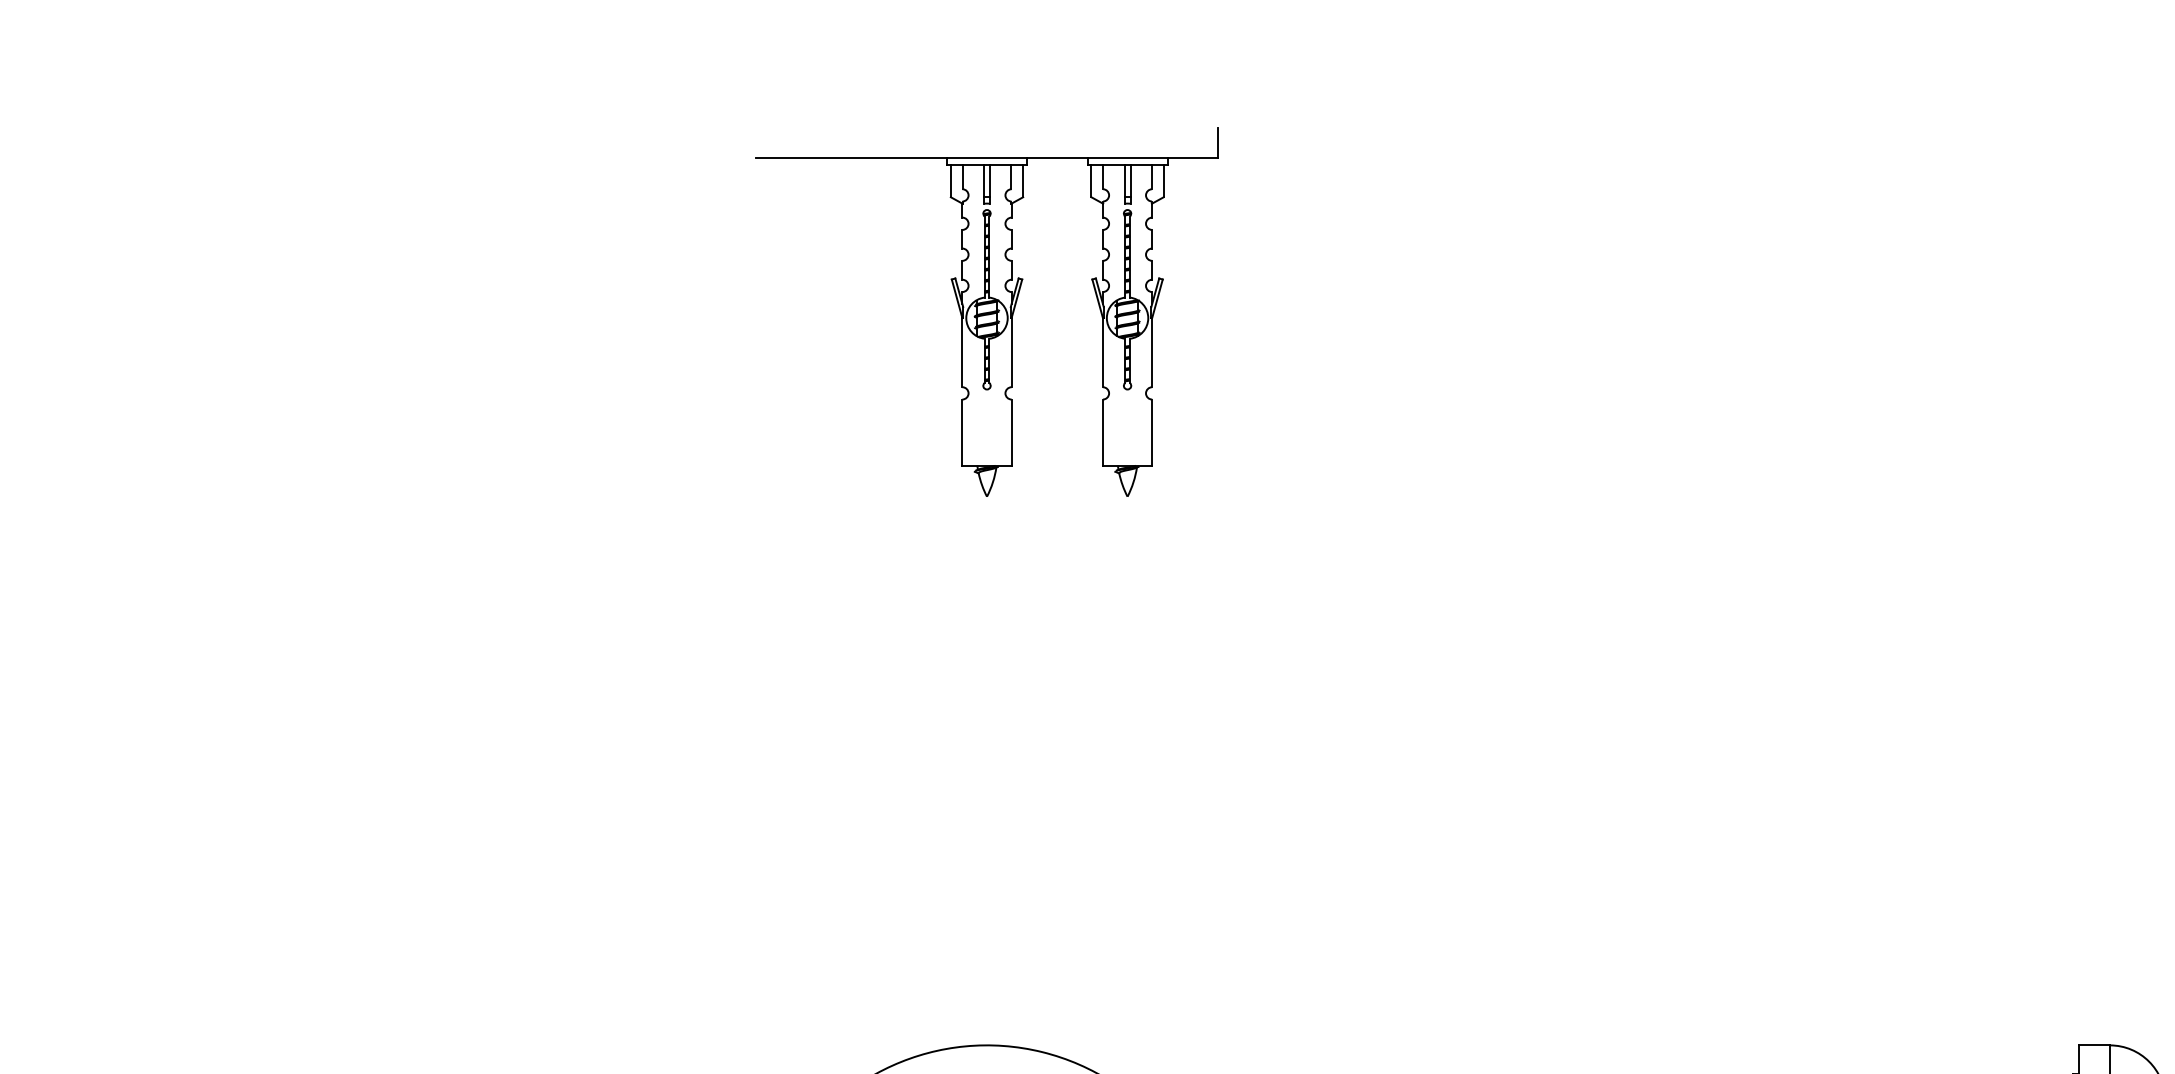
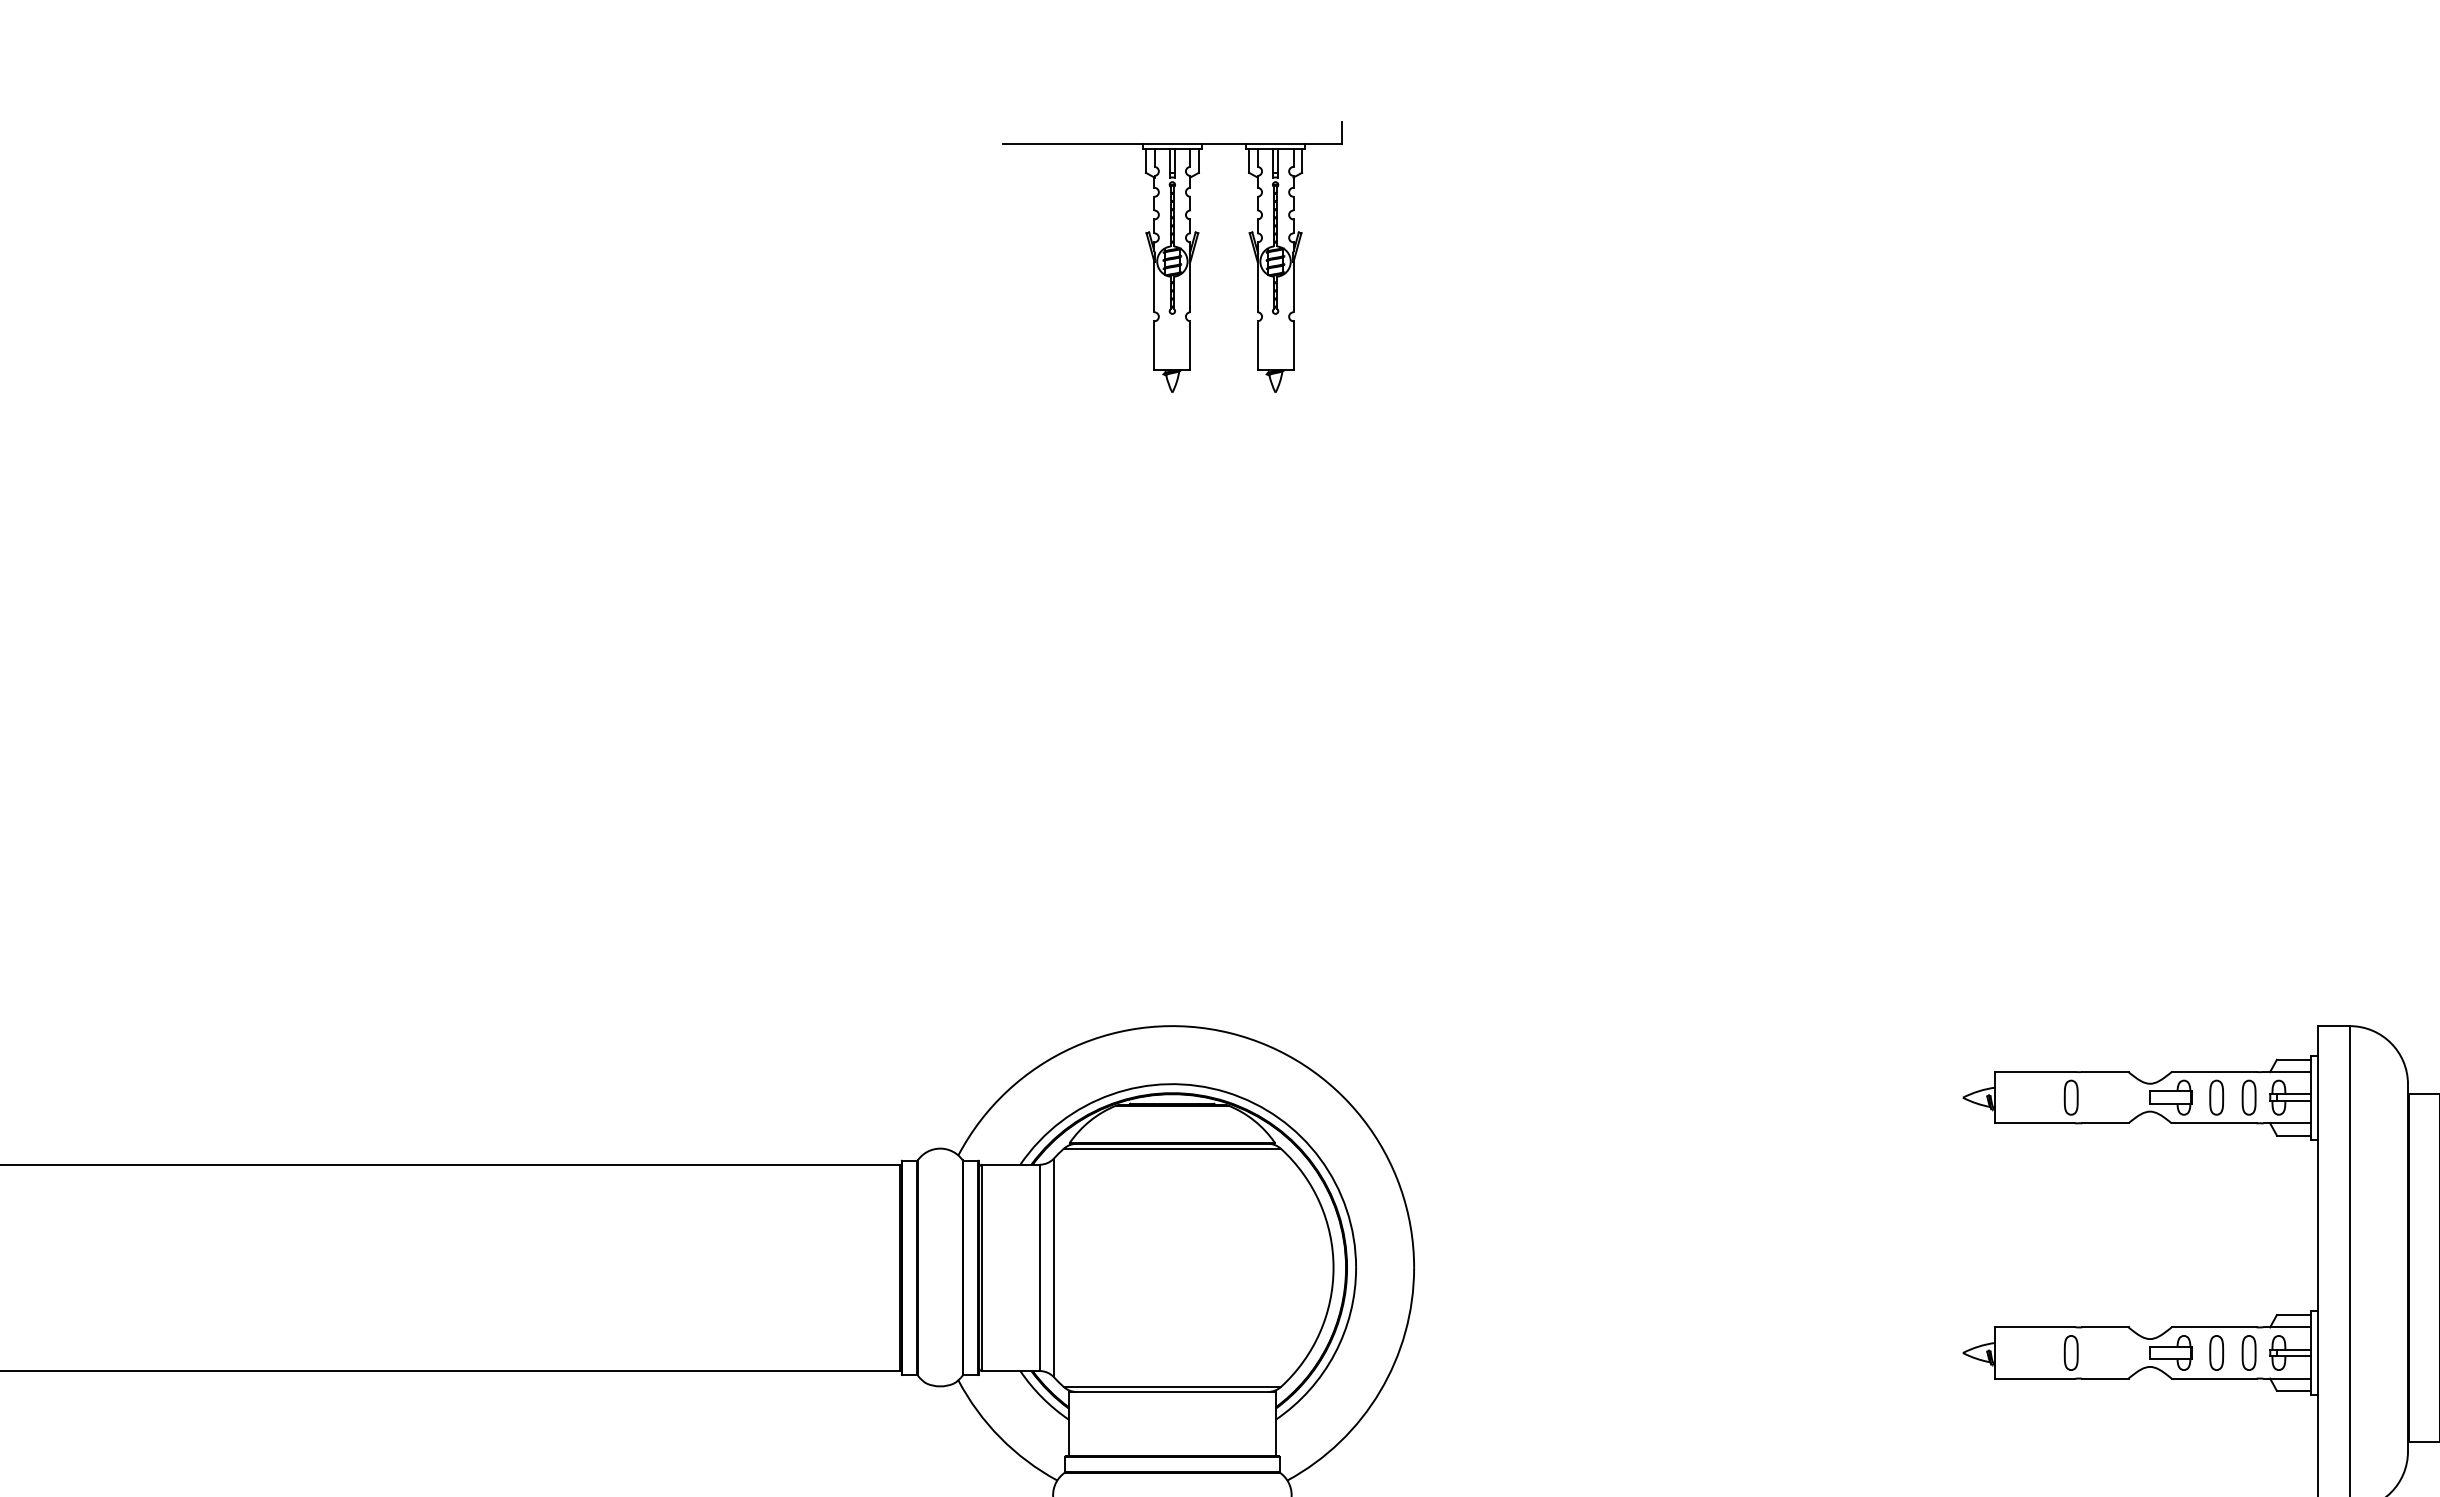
part: (987, 311) -> (1172, 256), size x0.7

